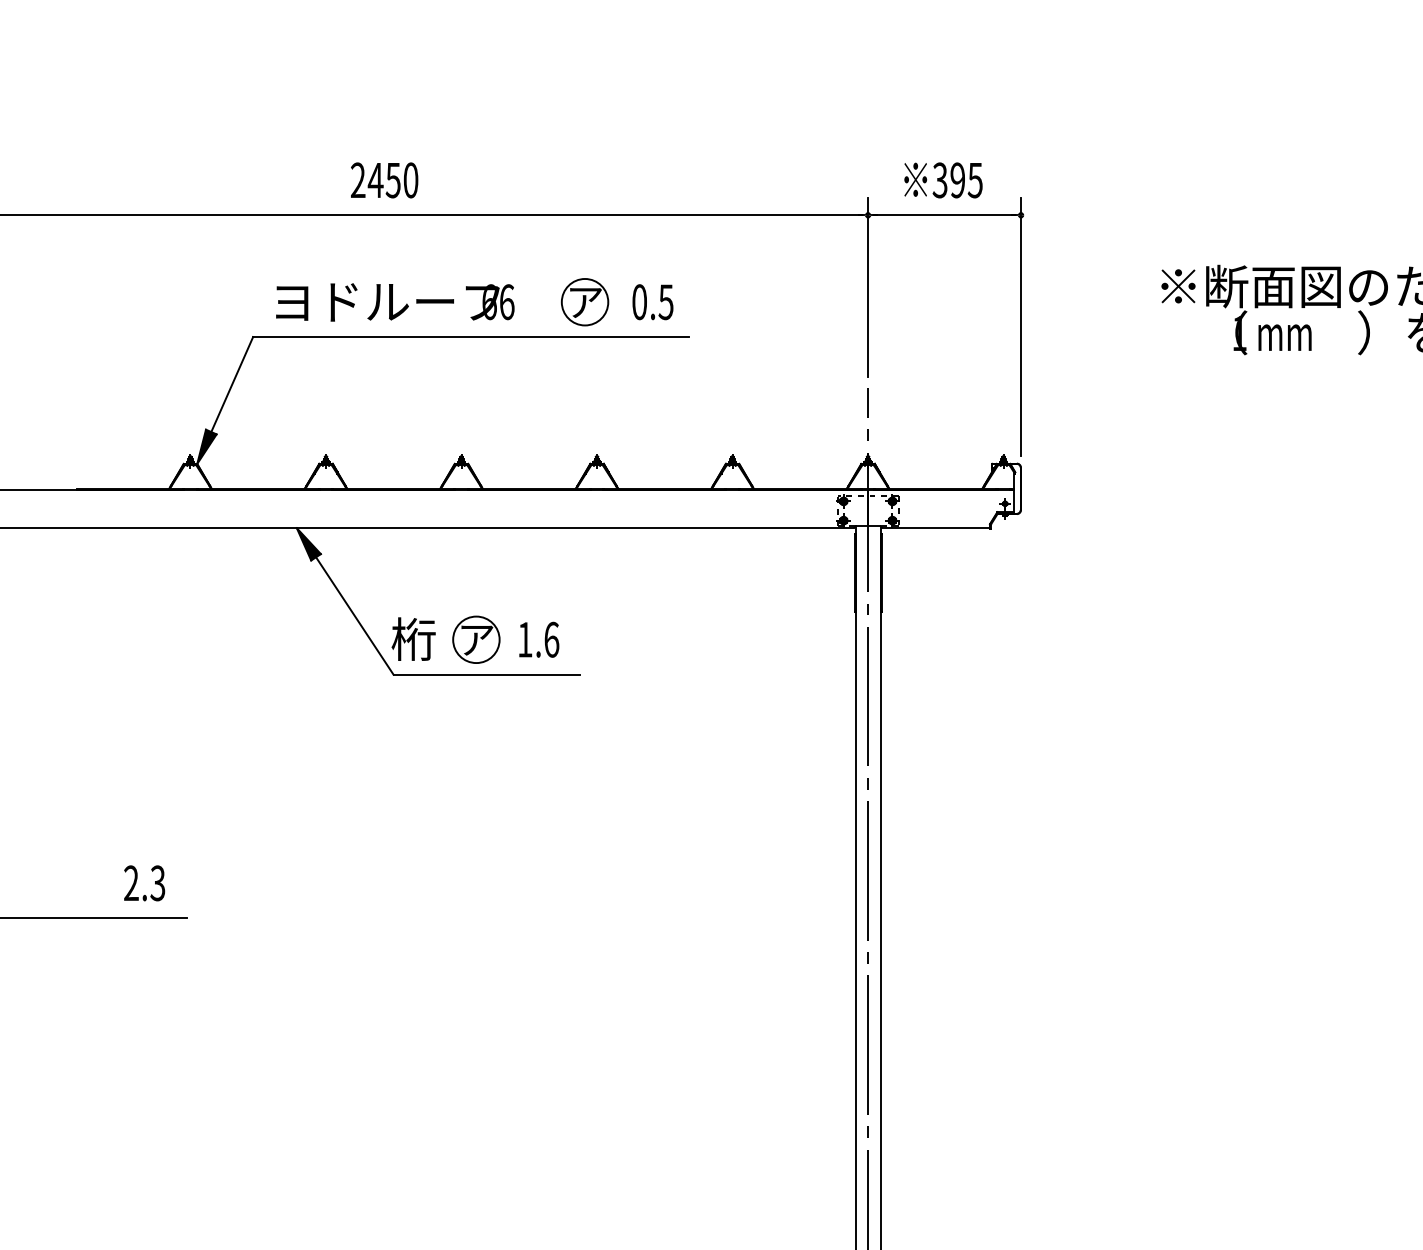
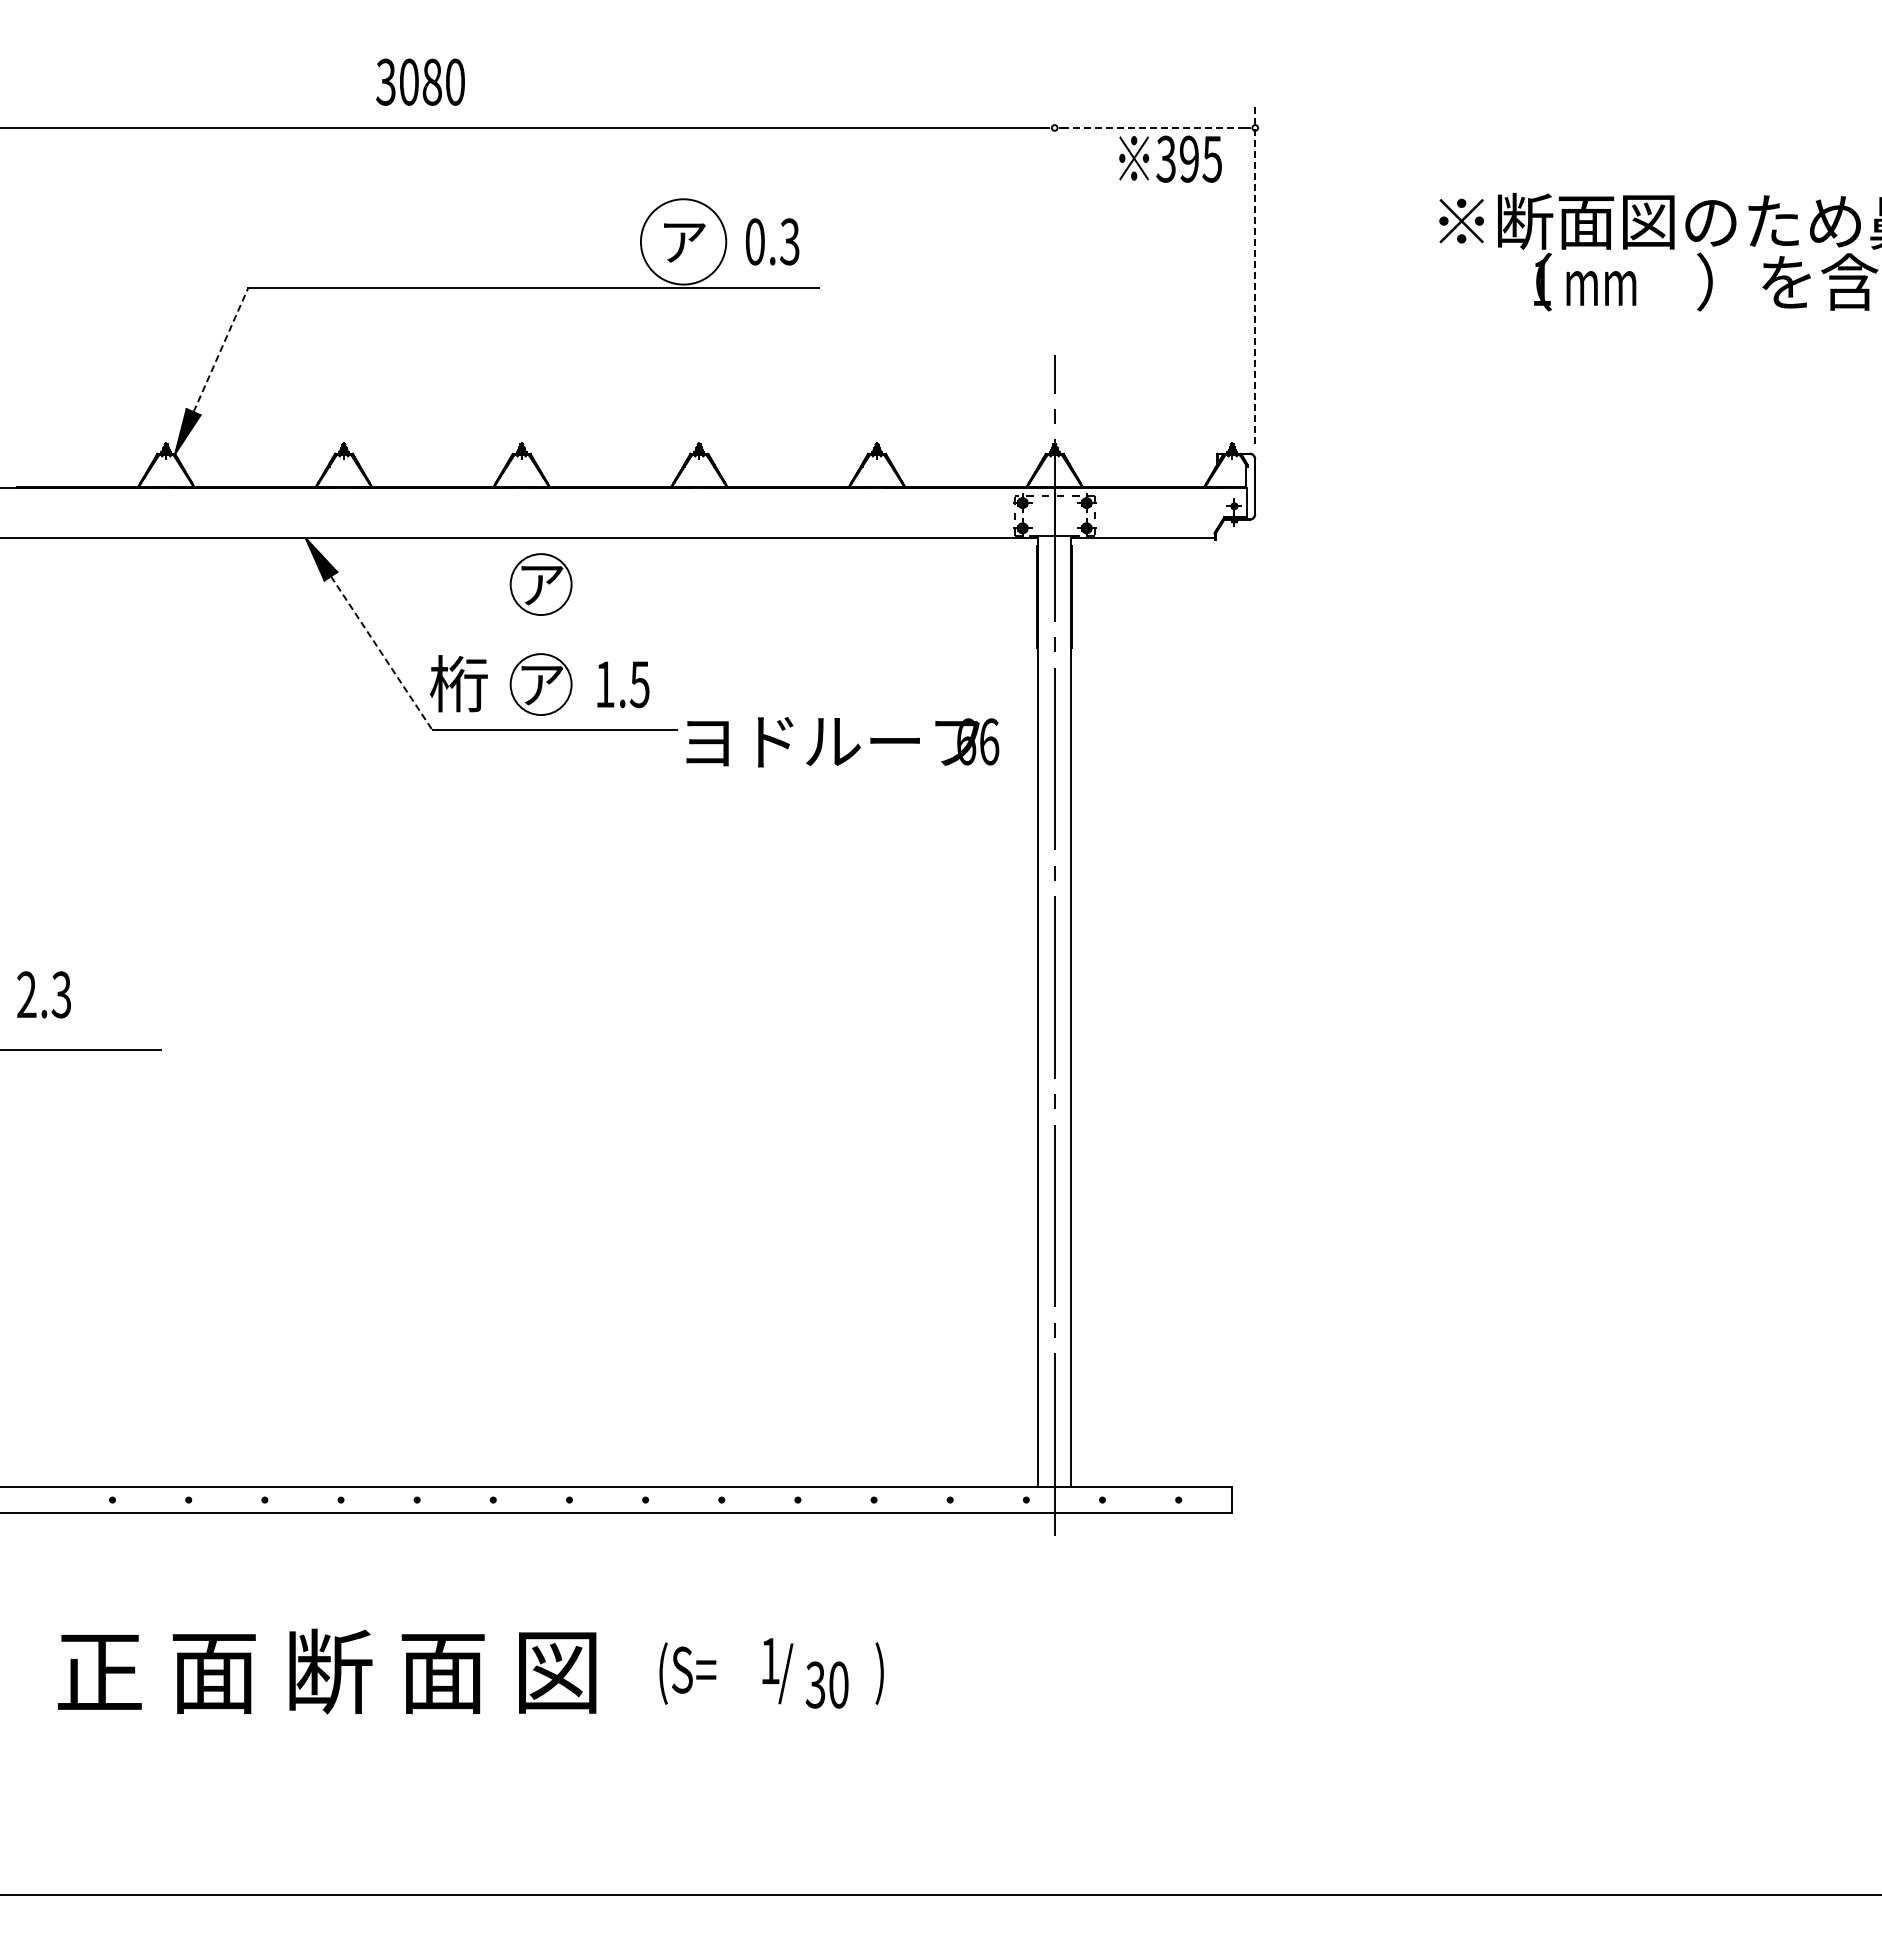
text: (375, 179) -> (408, 81), 2450 -> 3080
text: (943, 179) -> (1170, 158), moved
line: (944, 214) -> (1154, 127), solid -> dashed
line: (867, 287) -> (1054, 222), removed
circle: (584, 301) -> (683, 241), size x1.4
text: (665, 301) -> (789, 241), 0.5 -> 0.3
text: (395, 302) -> (842, 742), moved
line: (1021, 326) -> (1255, 273), solid -> dashed
line: (232, 384) -> (221, 349), solid -> dashed
part: (475, 563) -> (540, 584), added
line: (354, 616) -> (381, 653), solid -> dashed
text: (551, 639) -> (639, 684), 1.6 -> 1.5
text: (144, 883) -> (43, 994), moved

